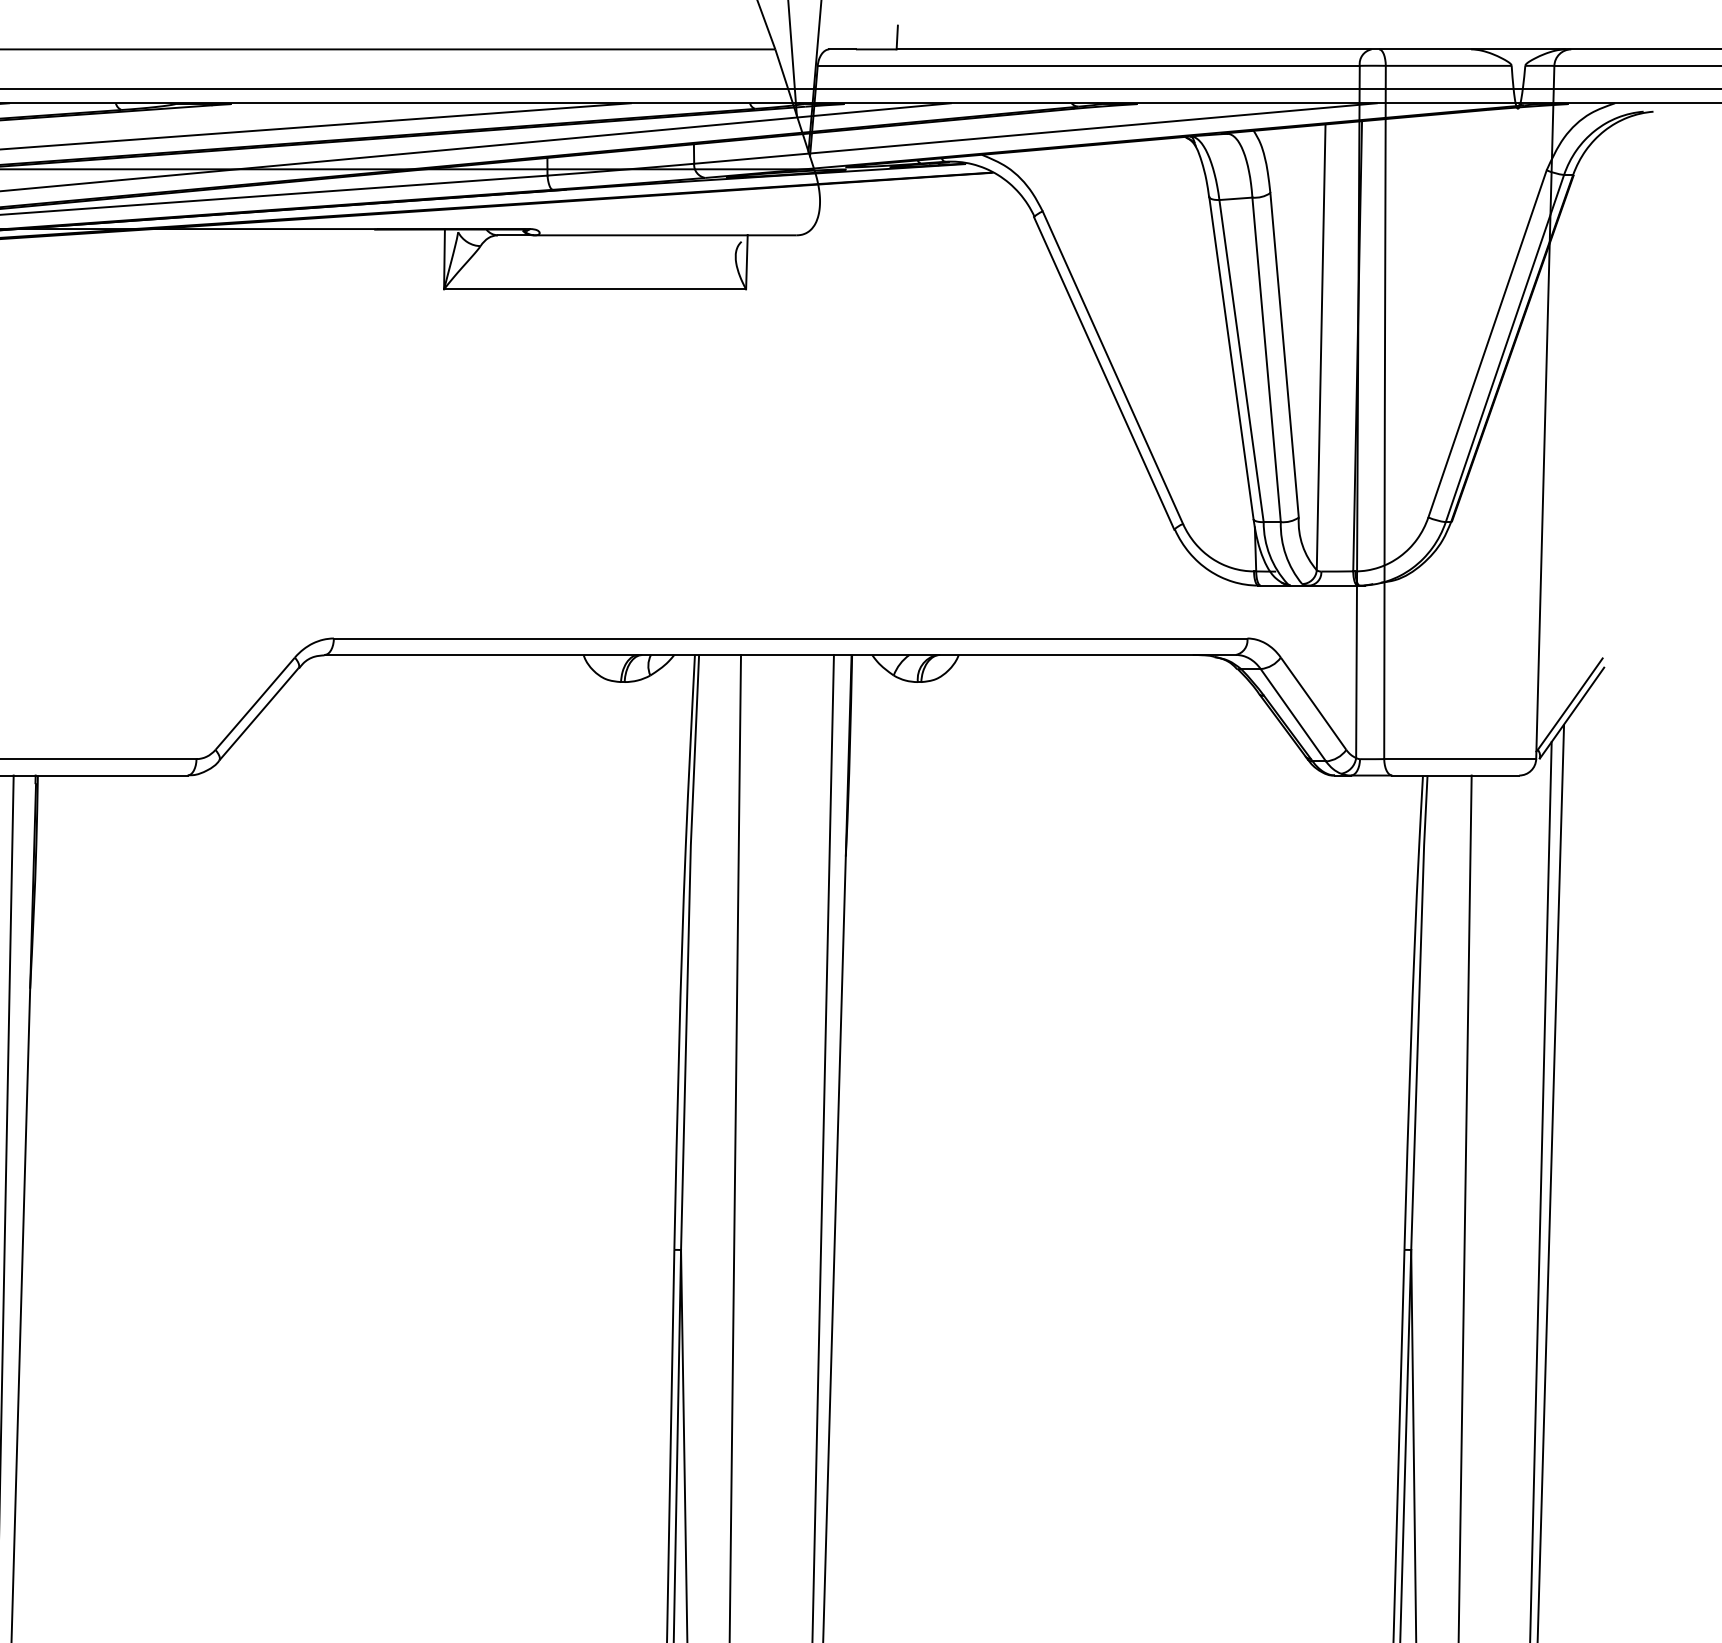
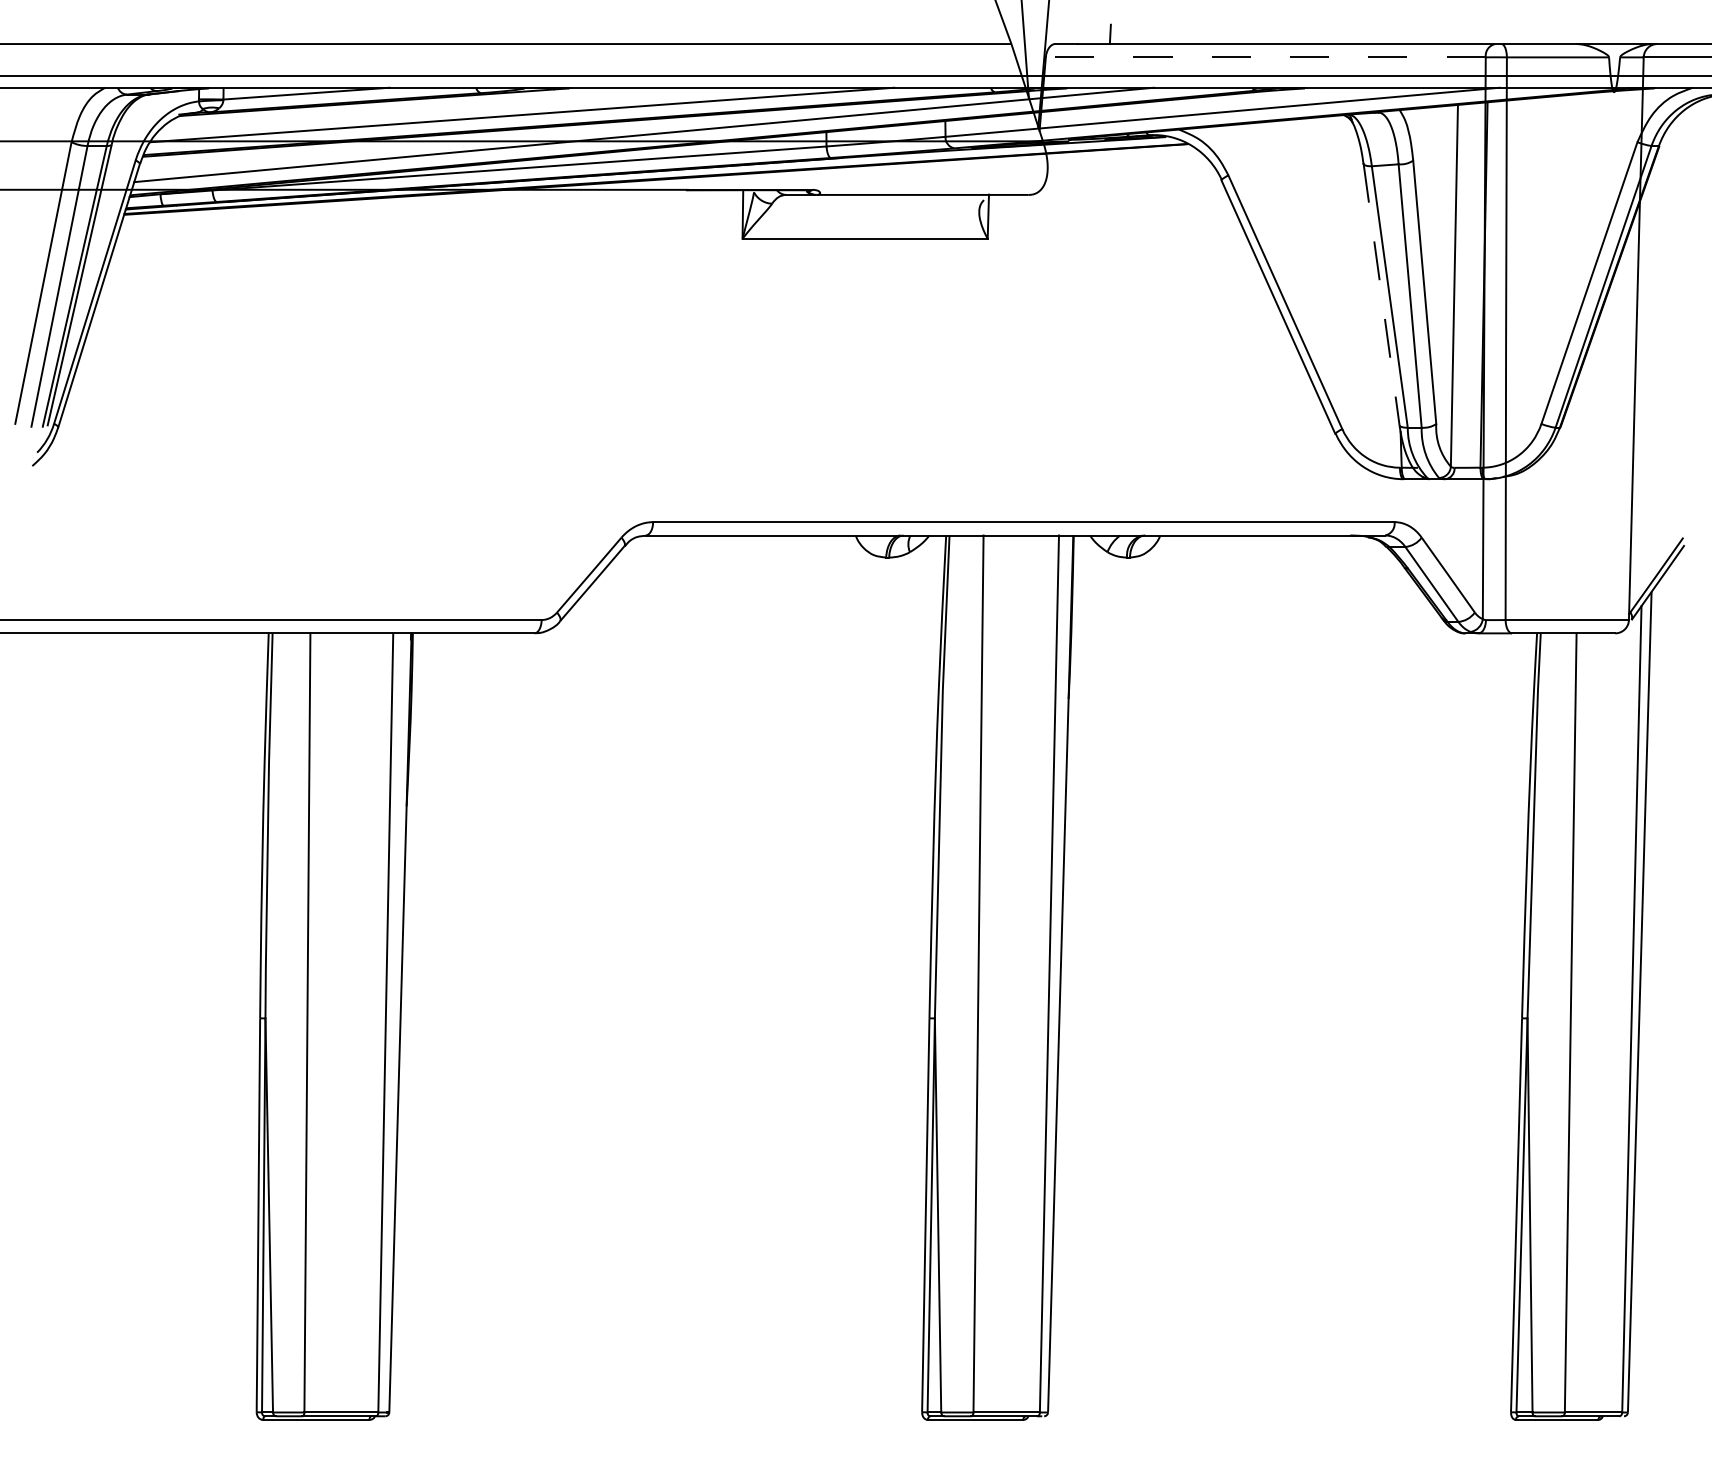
line: (1088, 66) -> (1265, 57), solid -> dashed
line: (1231, 358) -> (1381, 294), solid -> dashed

